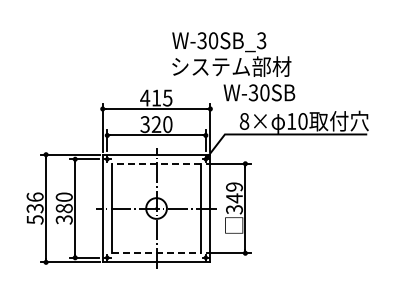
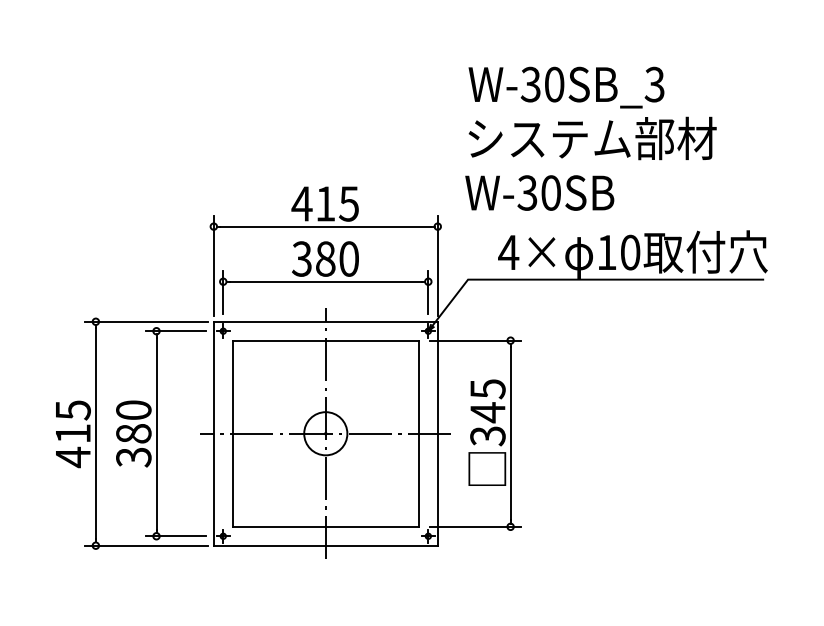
text: (231, 54) -> (591, 113), moved
text: (244, 121) -> (508, 252), 8× -> 4×
text: (156, 124) -> (325, 258), 320 -> 380
line: (156, 163) -> (325, 340), dashed -> solid
text: (234, 186) -> (487, 387), 349 -> 345
text: (34, 208) -> (71, 433), 536 -> 415
line: (156, 253) -> (325, 527), dashed -> solid

